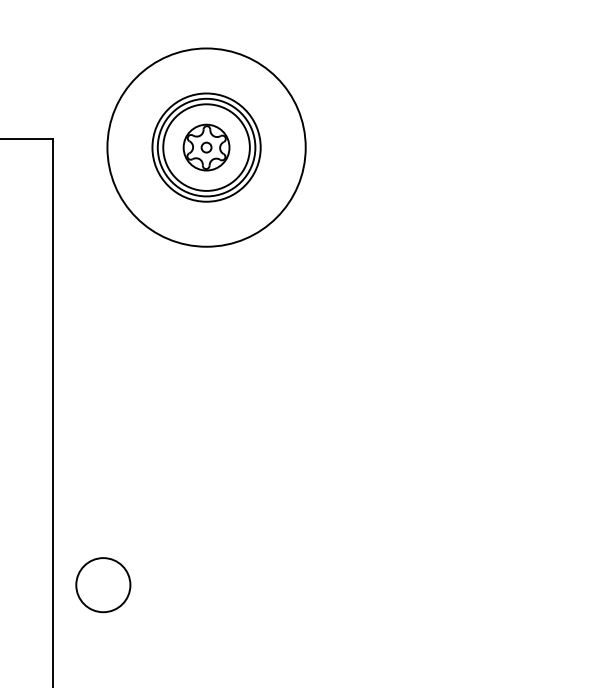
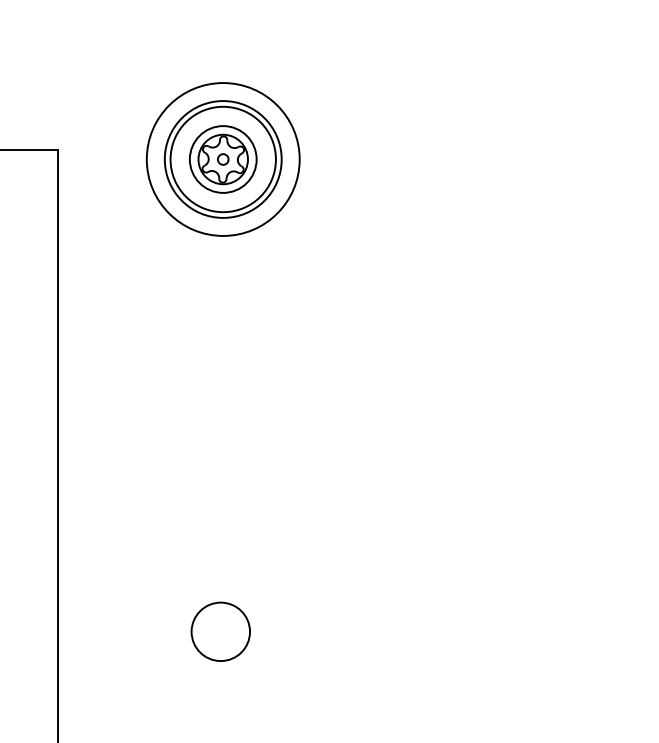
circle: (205, 147) -> (222, 159), size x0.71
circle: (205, 147) -> (222, 159), size x0.71
circle: (103, 584) -> (220, 631), moved

